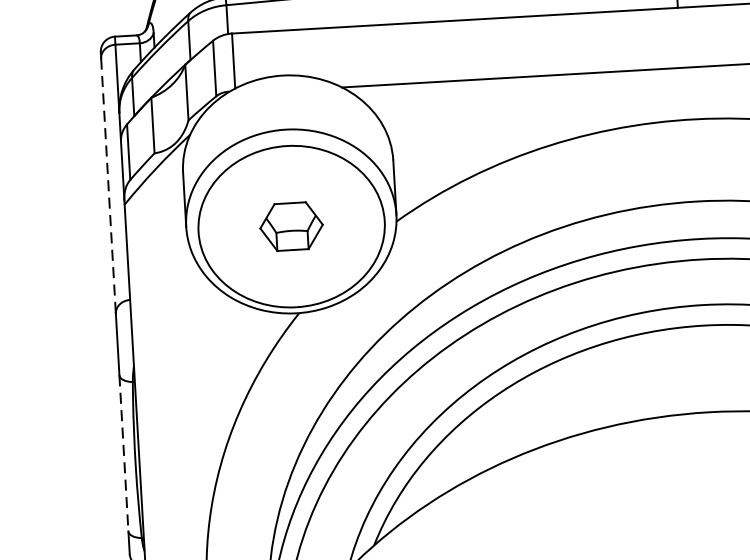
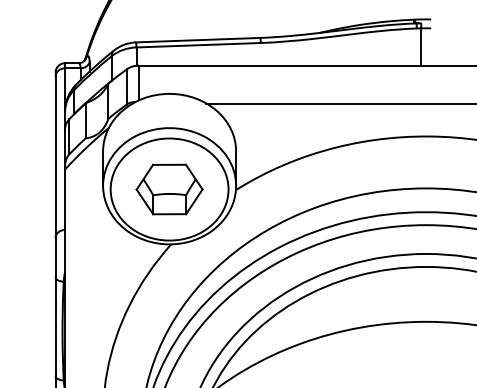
line: (108, 186) -> (55, 157), dashed -> solid
part: (291, 226) -> (169, 189), size x1.67
line: (123, 453) -> (55, 326), dashed -> solid

